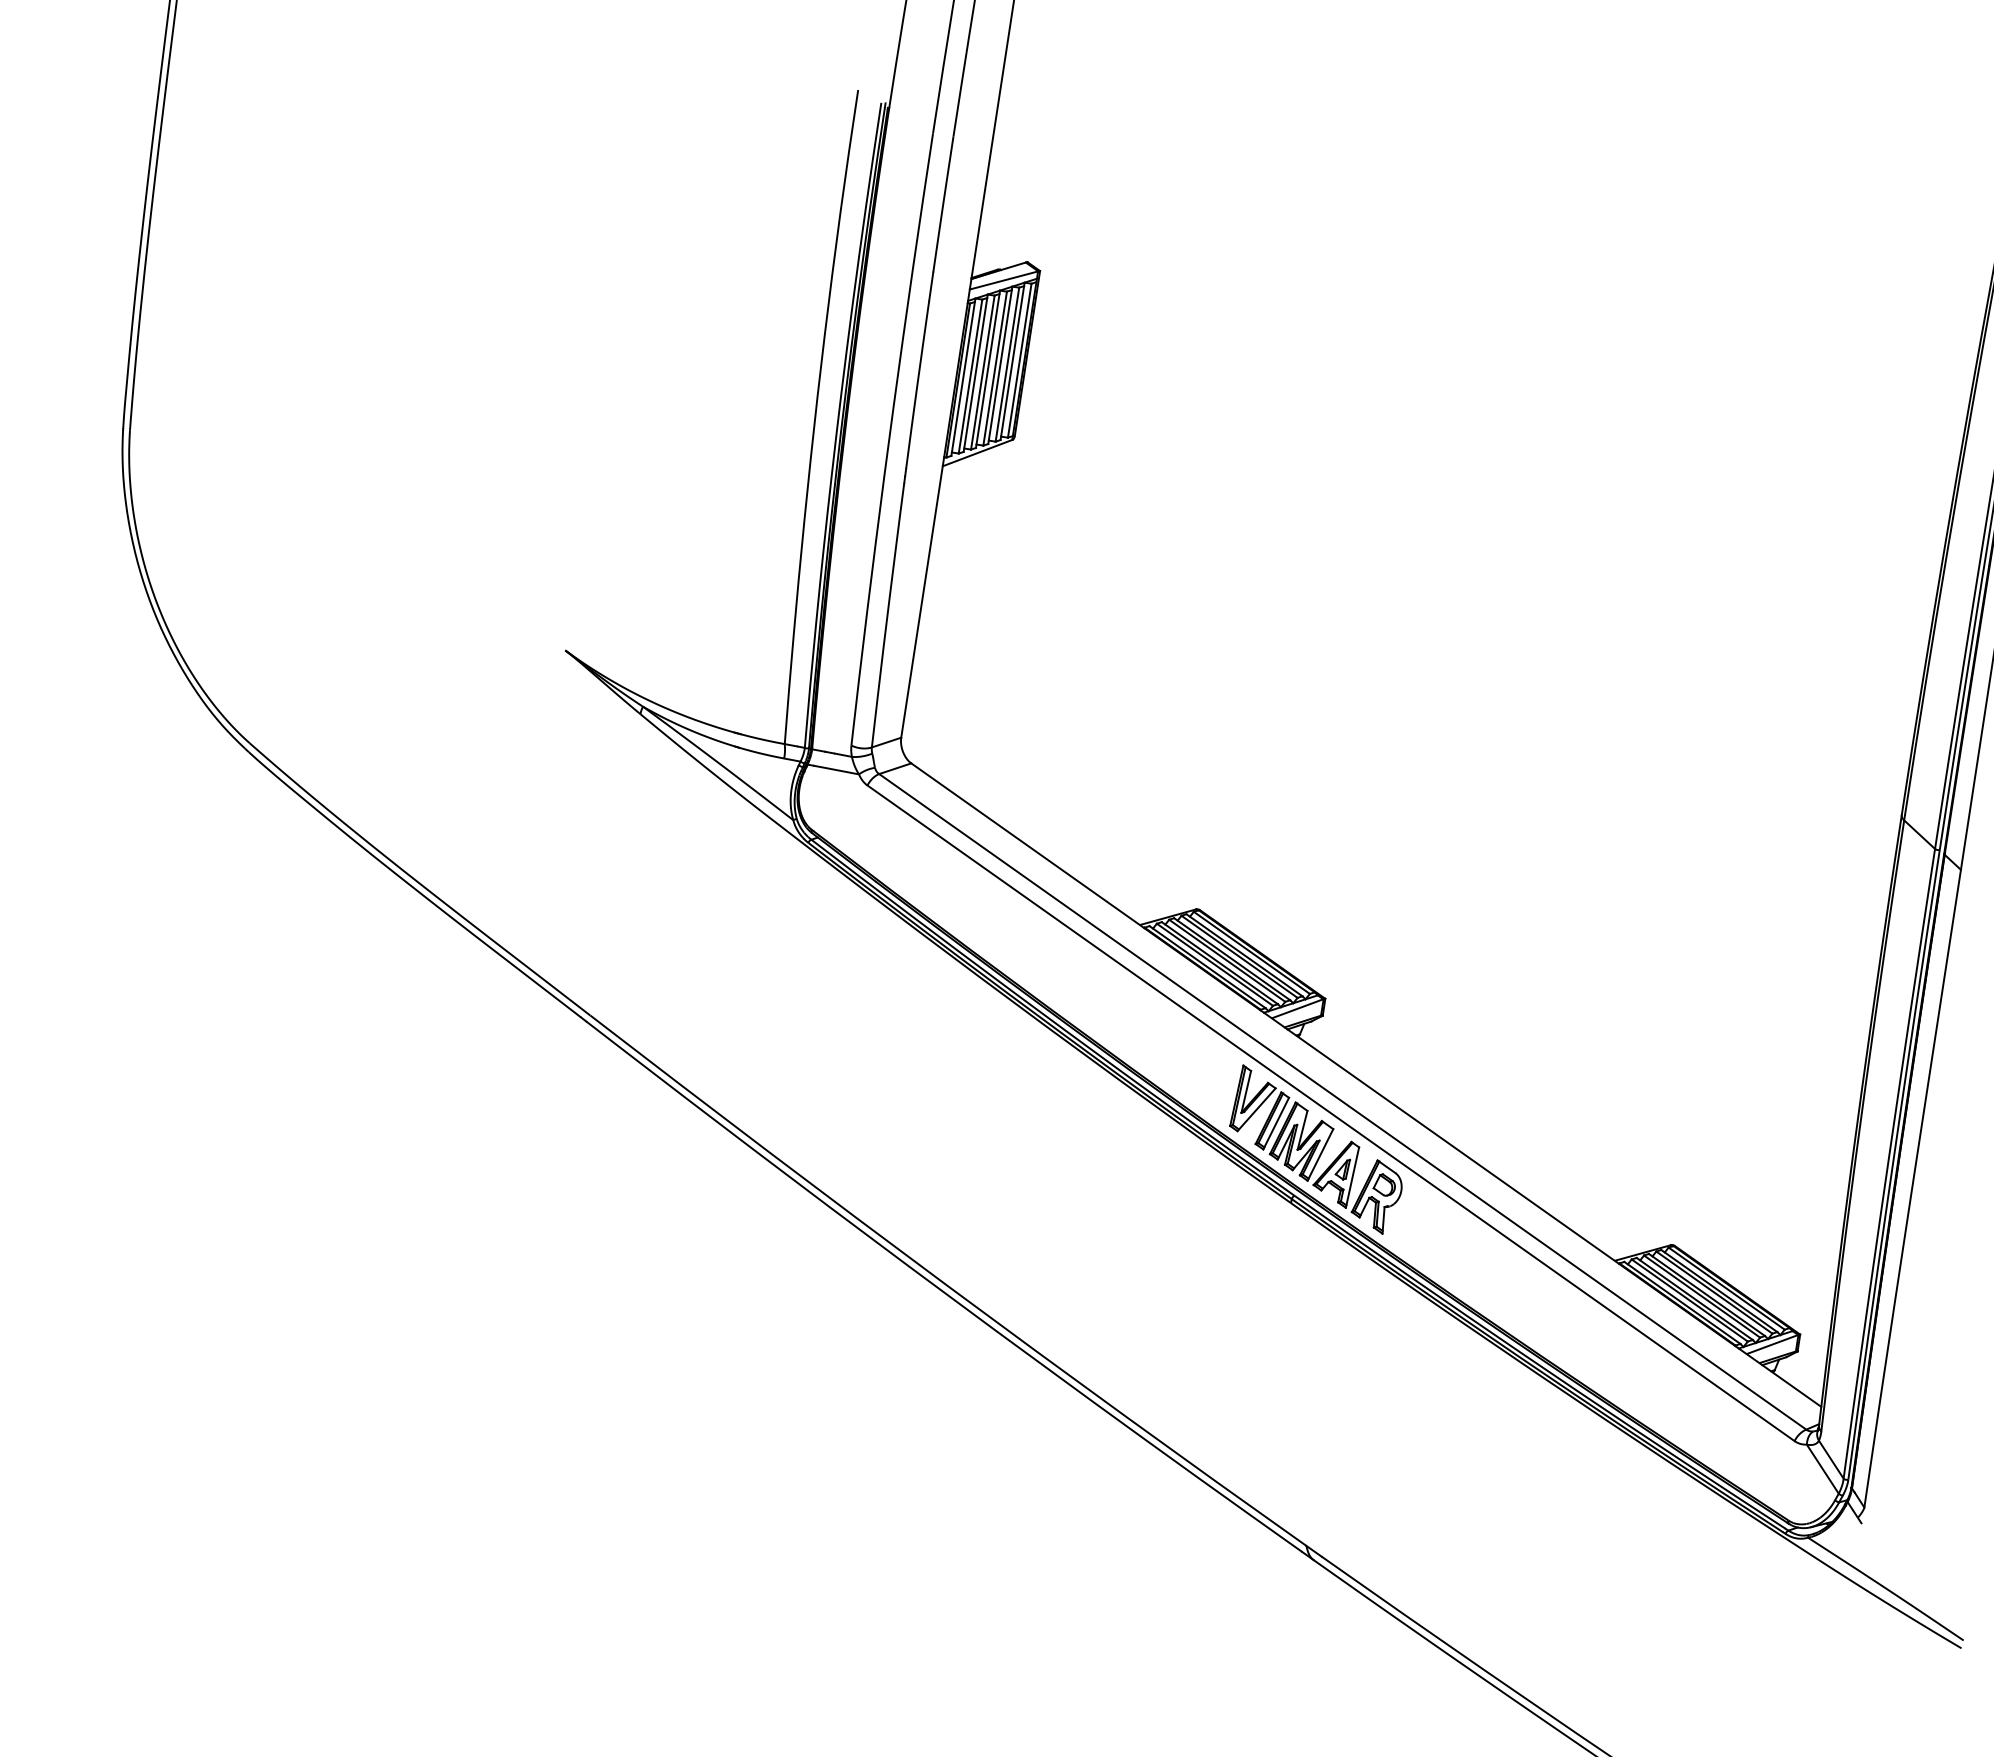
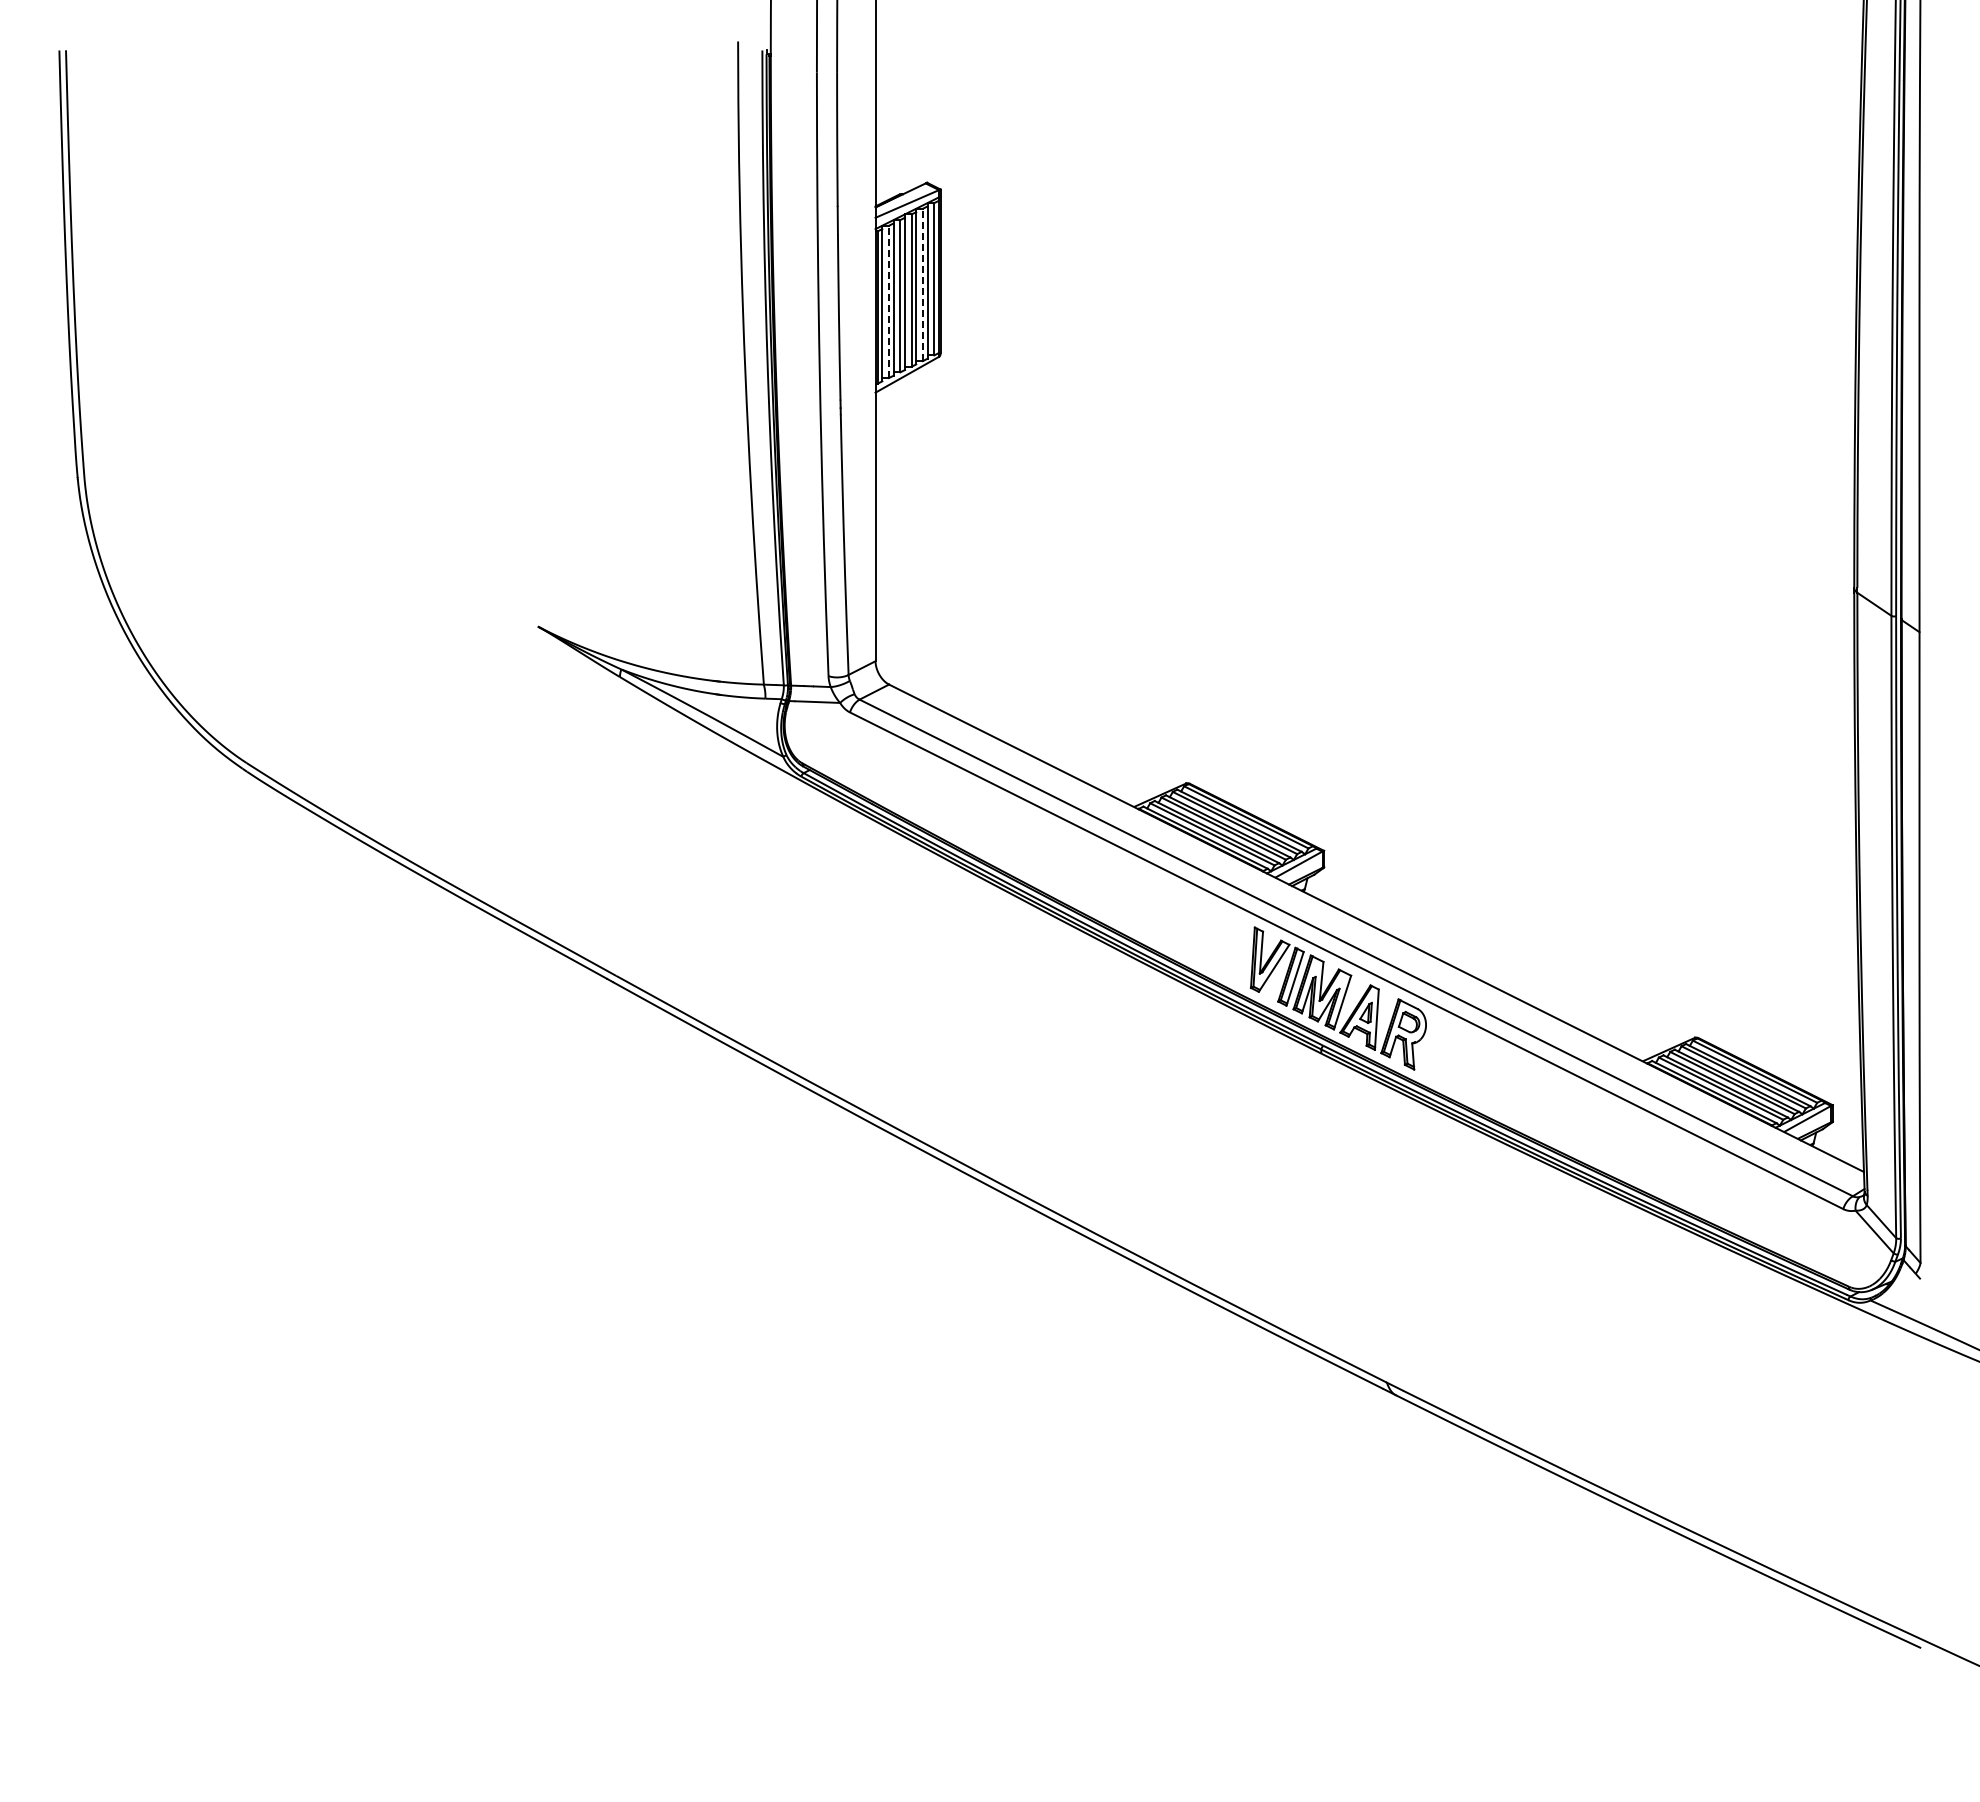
line: (1007, 364) -> (923, 284), solid -> dashed
line: (970, 376) -> (889, 301), solid -> dashed

